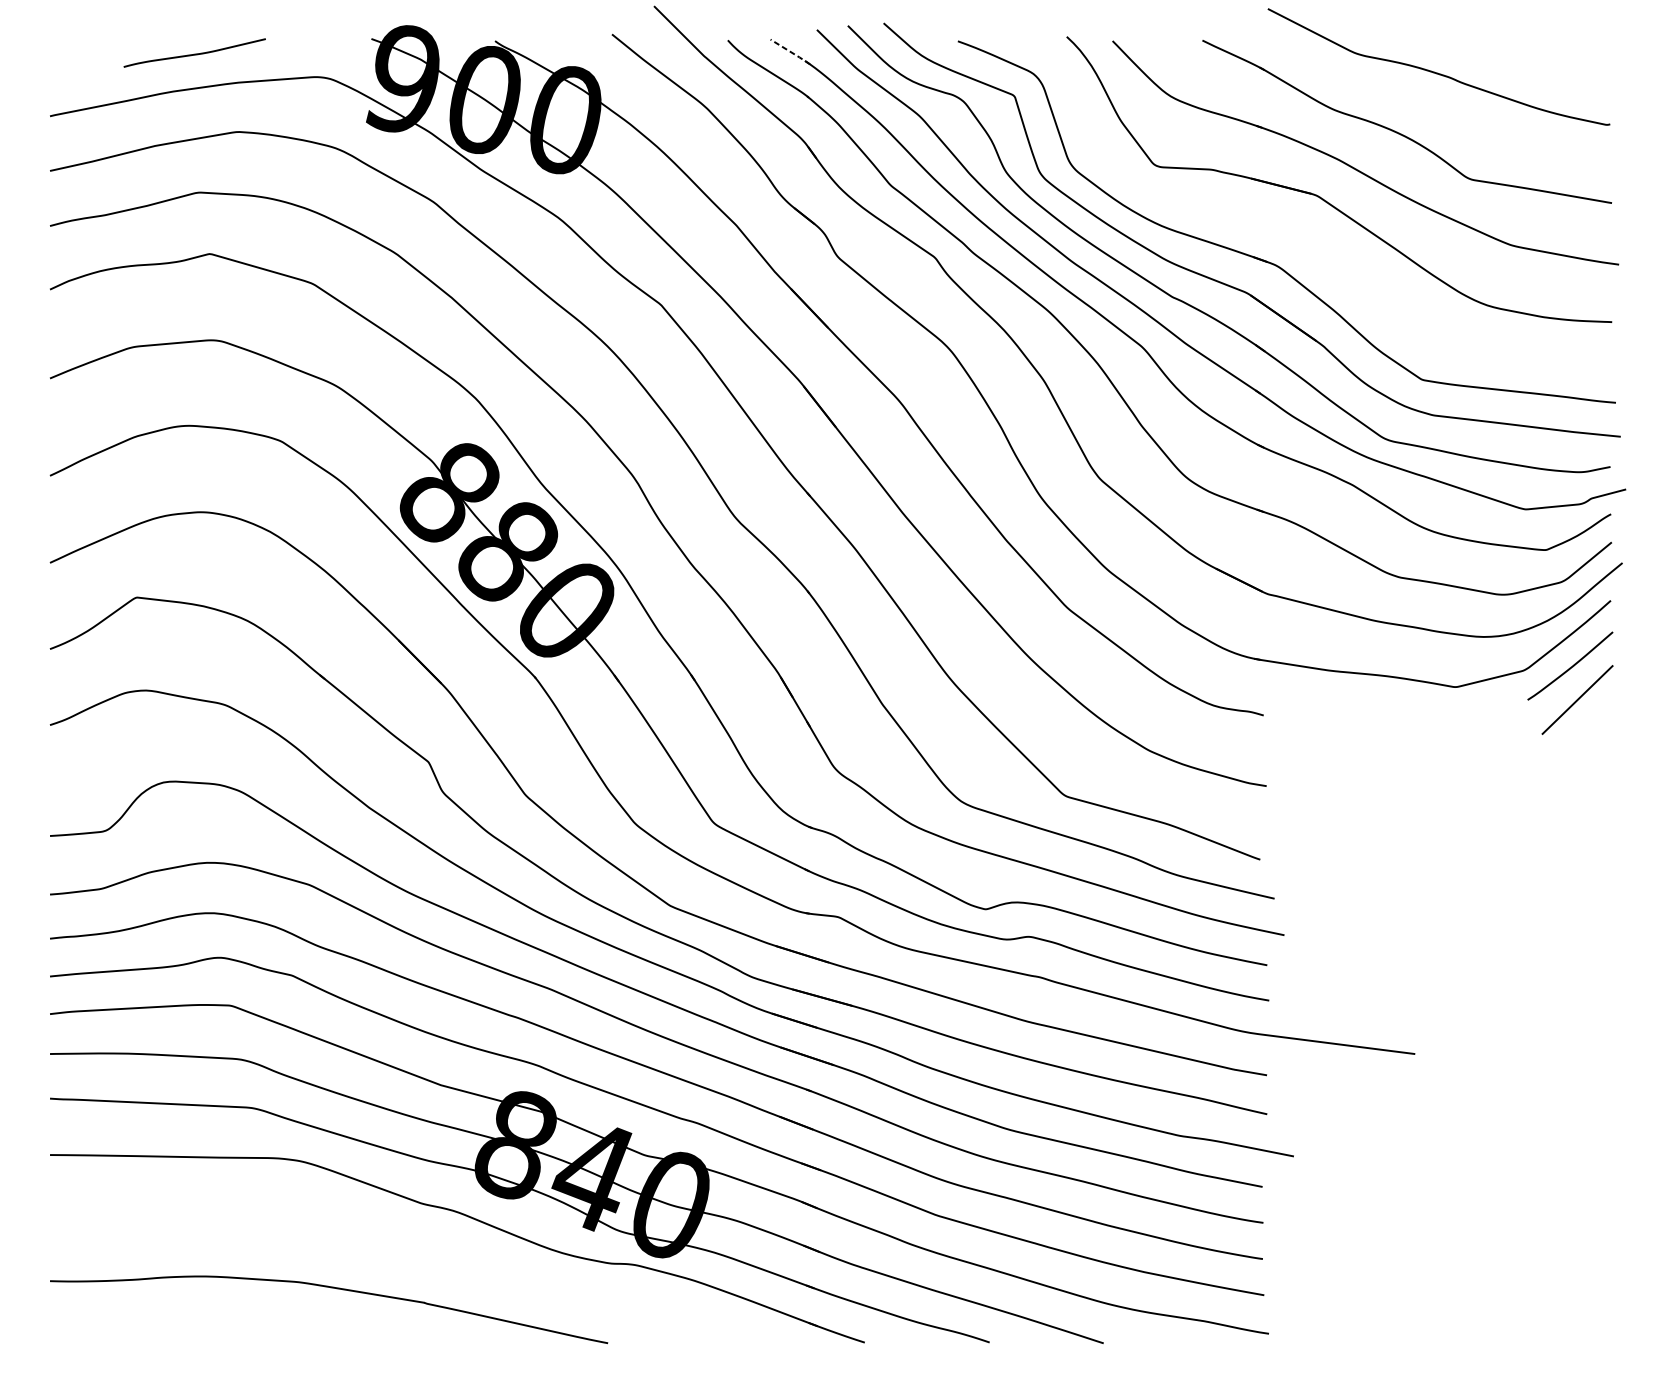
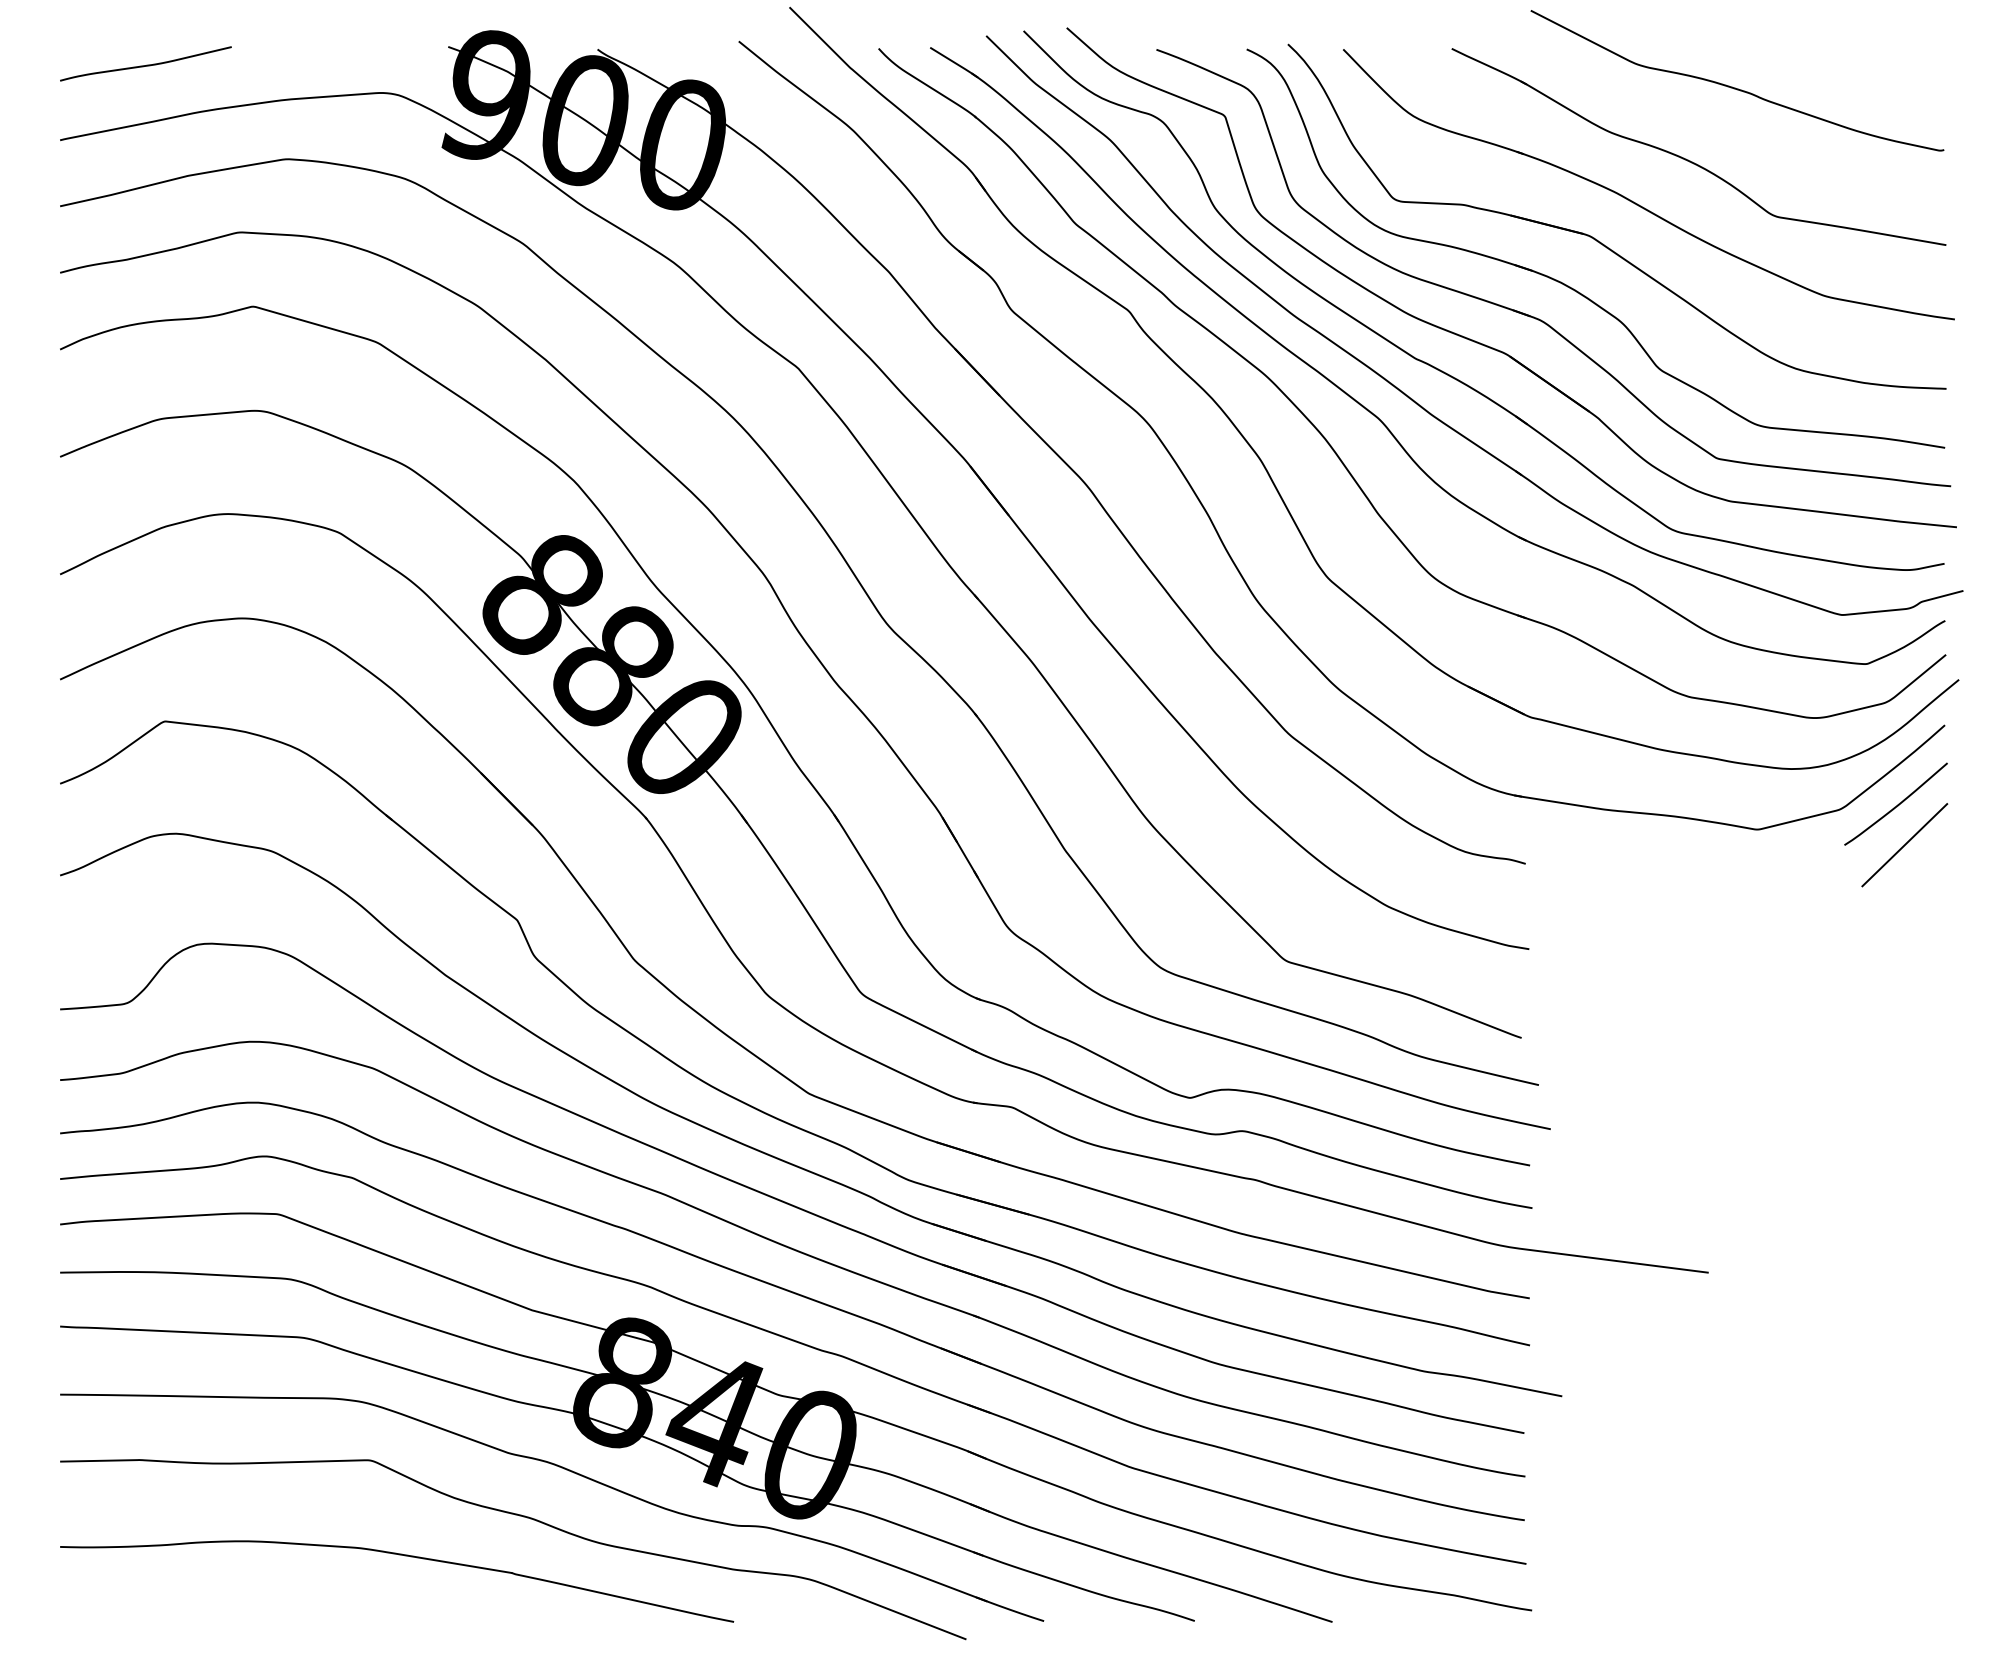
line: (791, 52) -> (955, 63), dashed -> solid
curve: (195, 53) -> (146, 64), moved
part: (1300, 237) -> (1570, 286), added
curve: (433, 1256) -> (523, 1517), added

